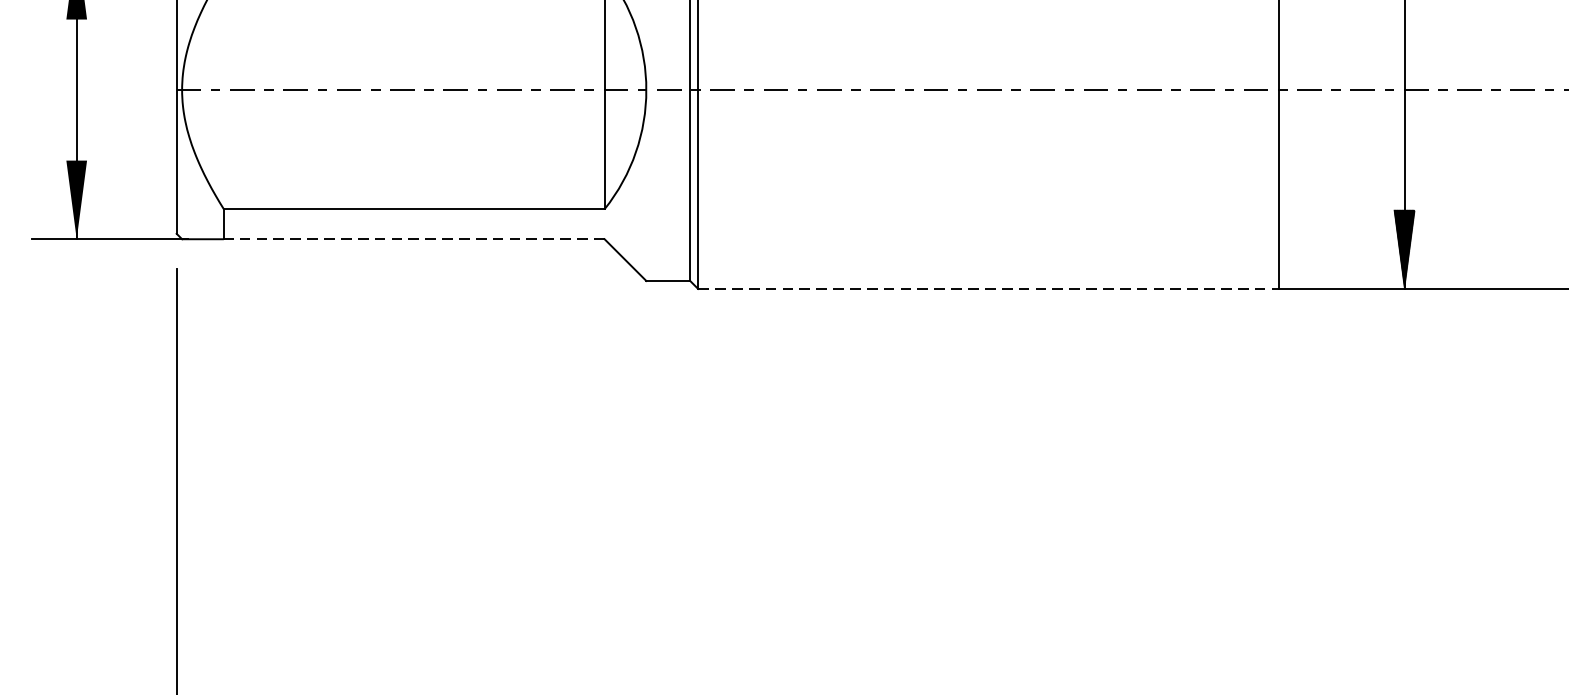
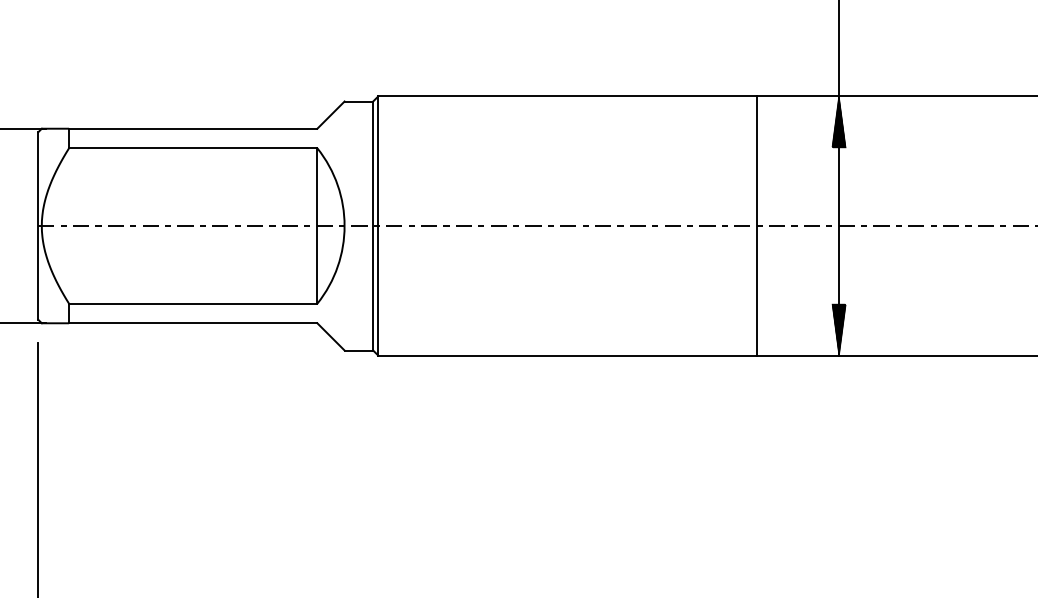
line: (413, 239) -> (192, 323), dashed -> solid
line: (989, 288) -> (568, 355), dashed -> solid

